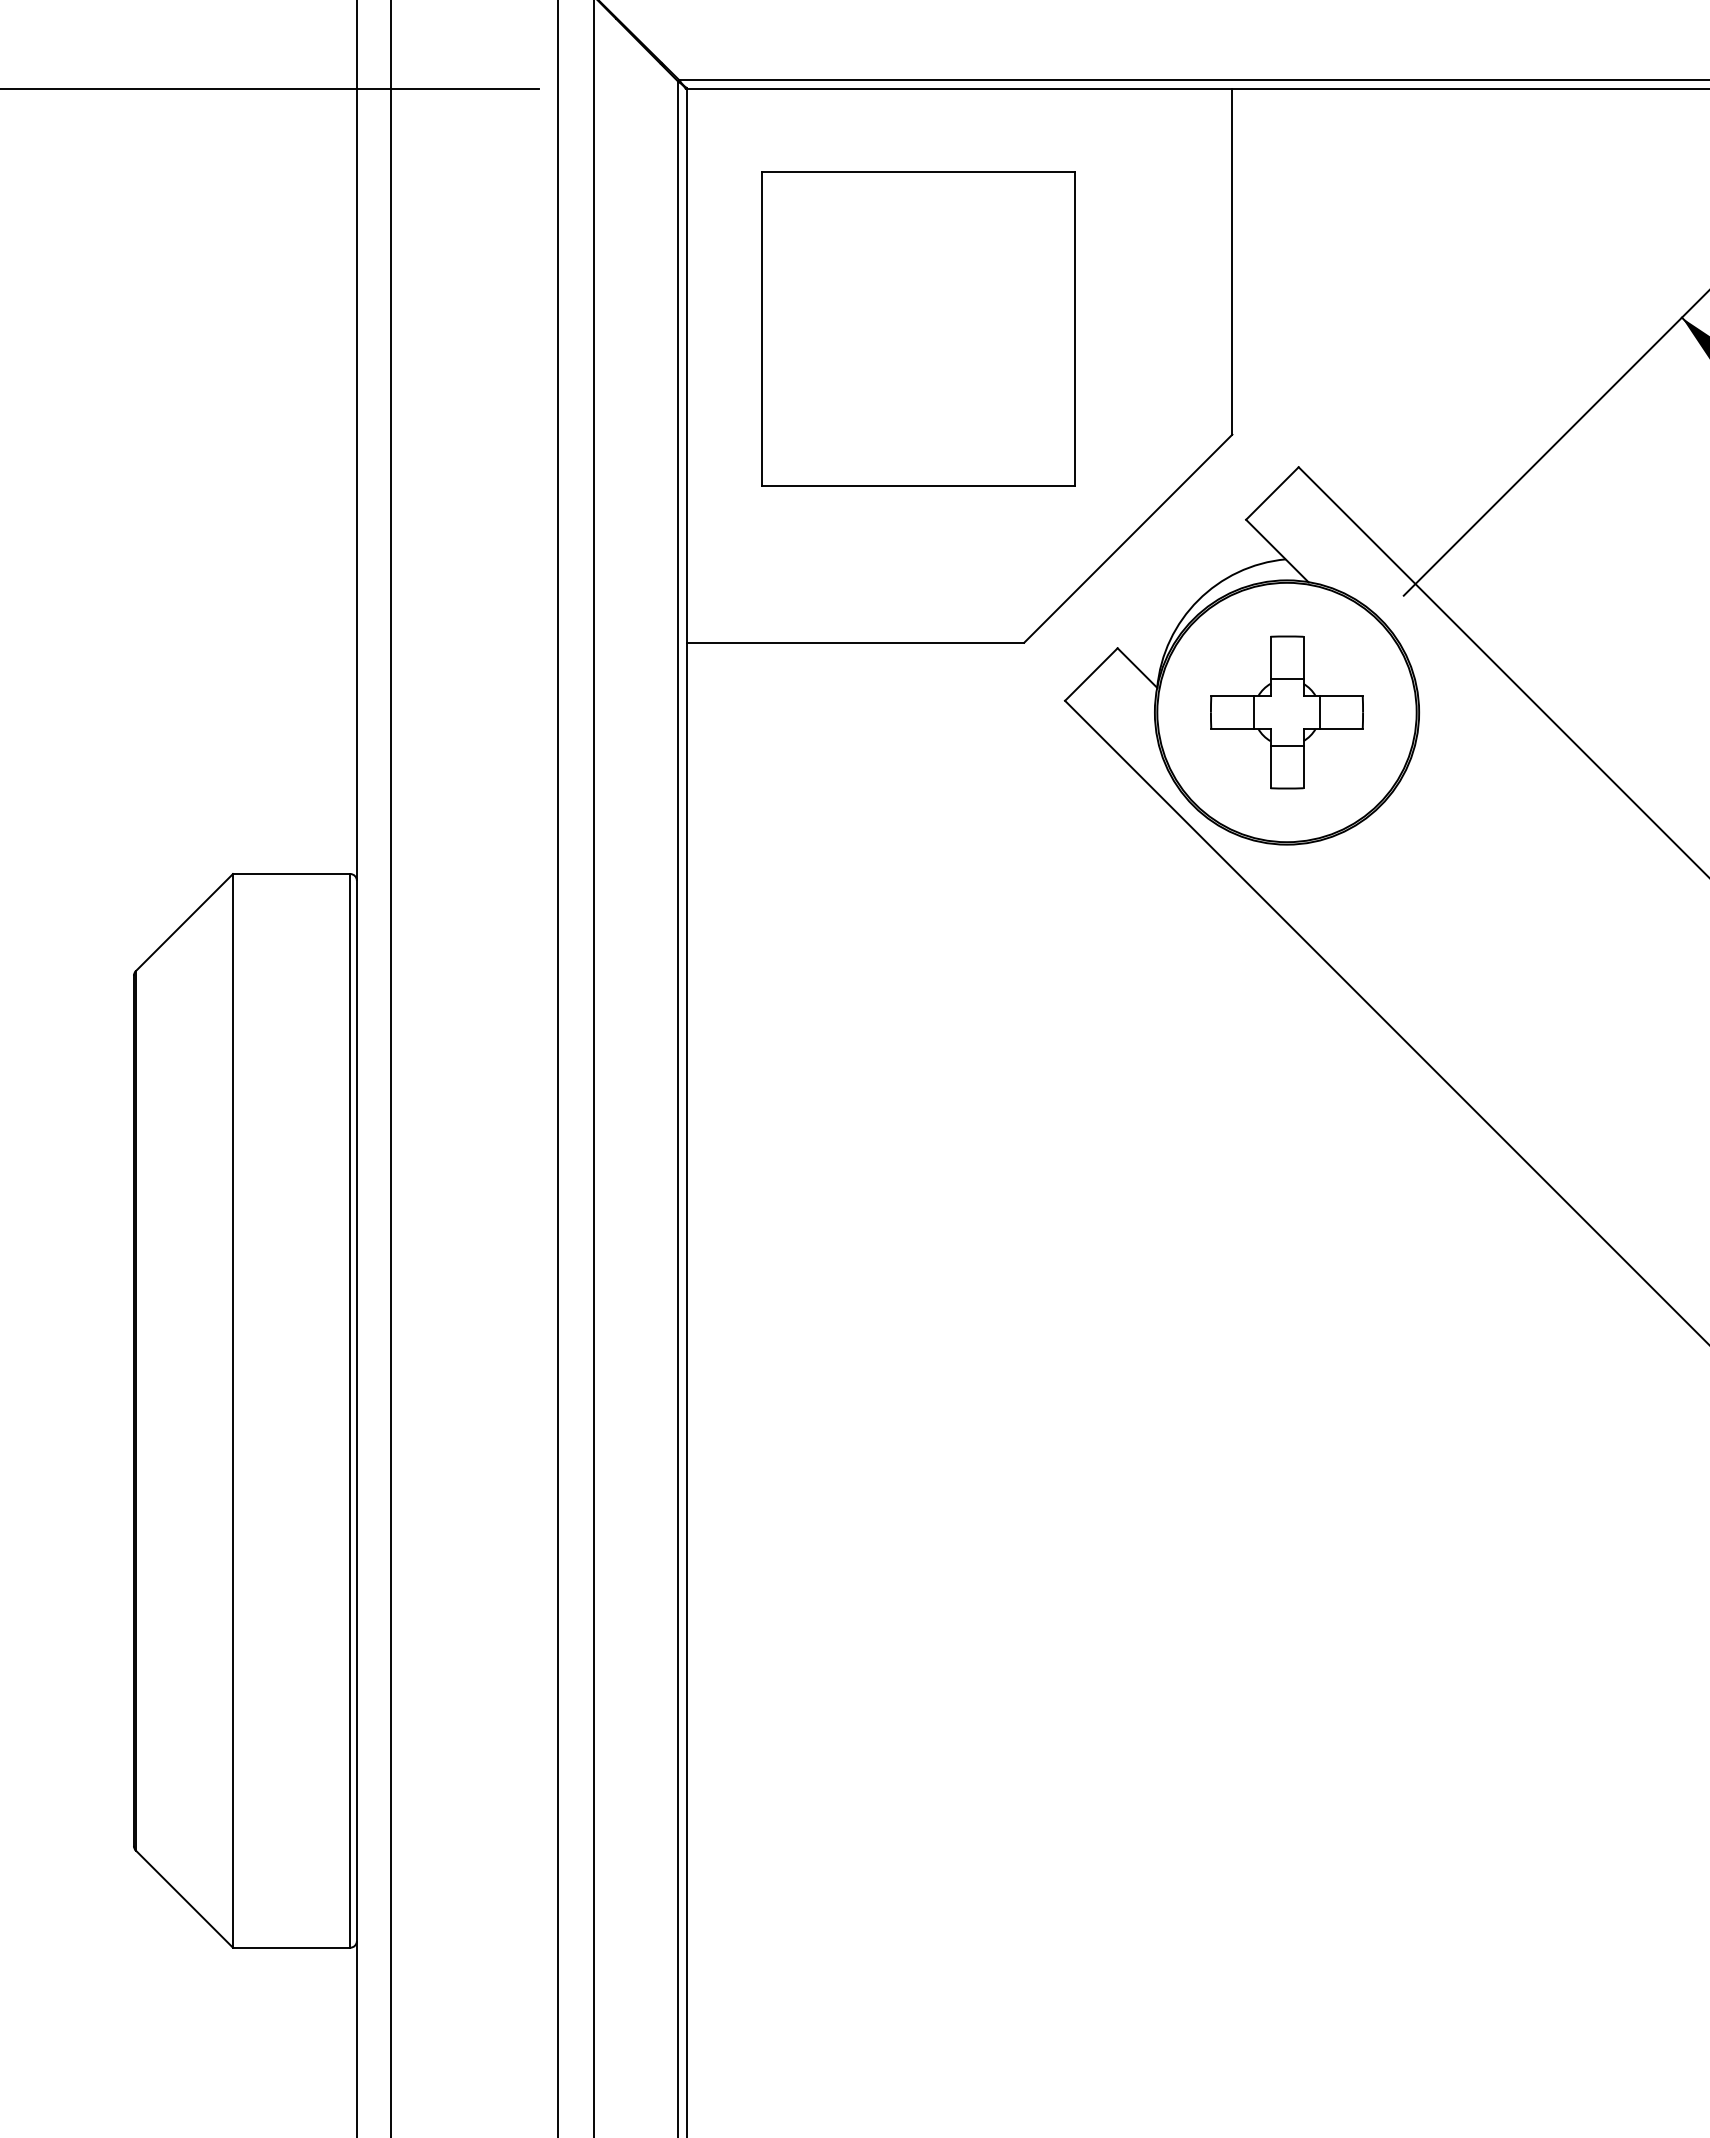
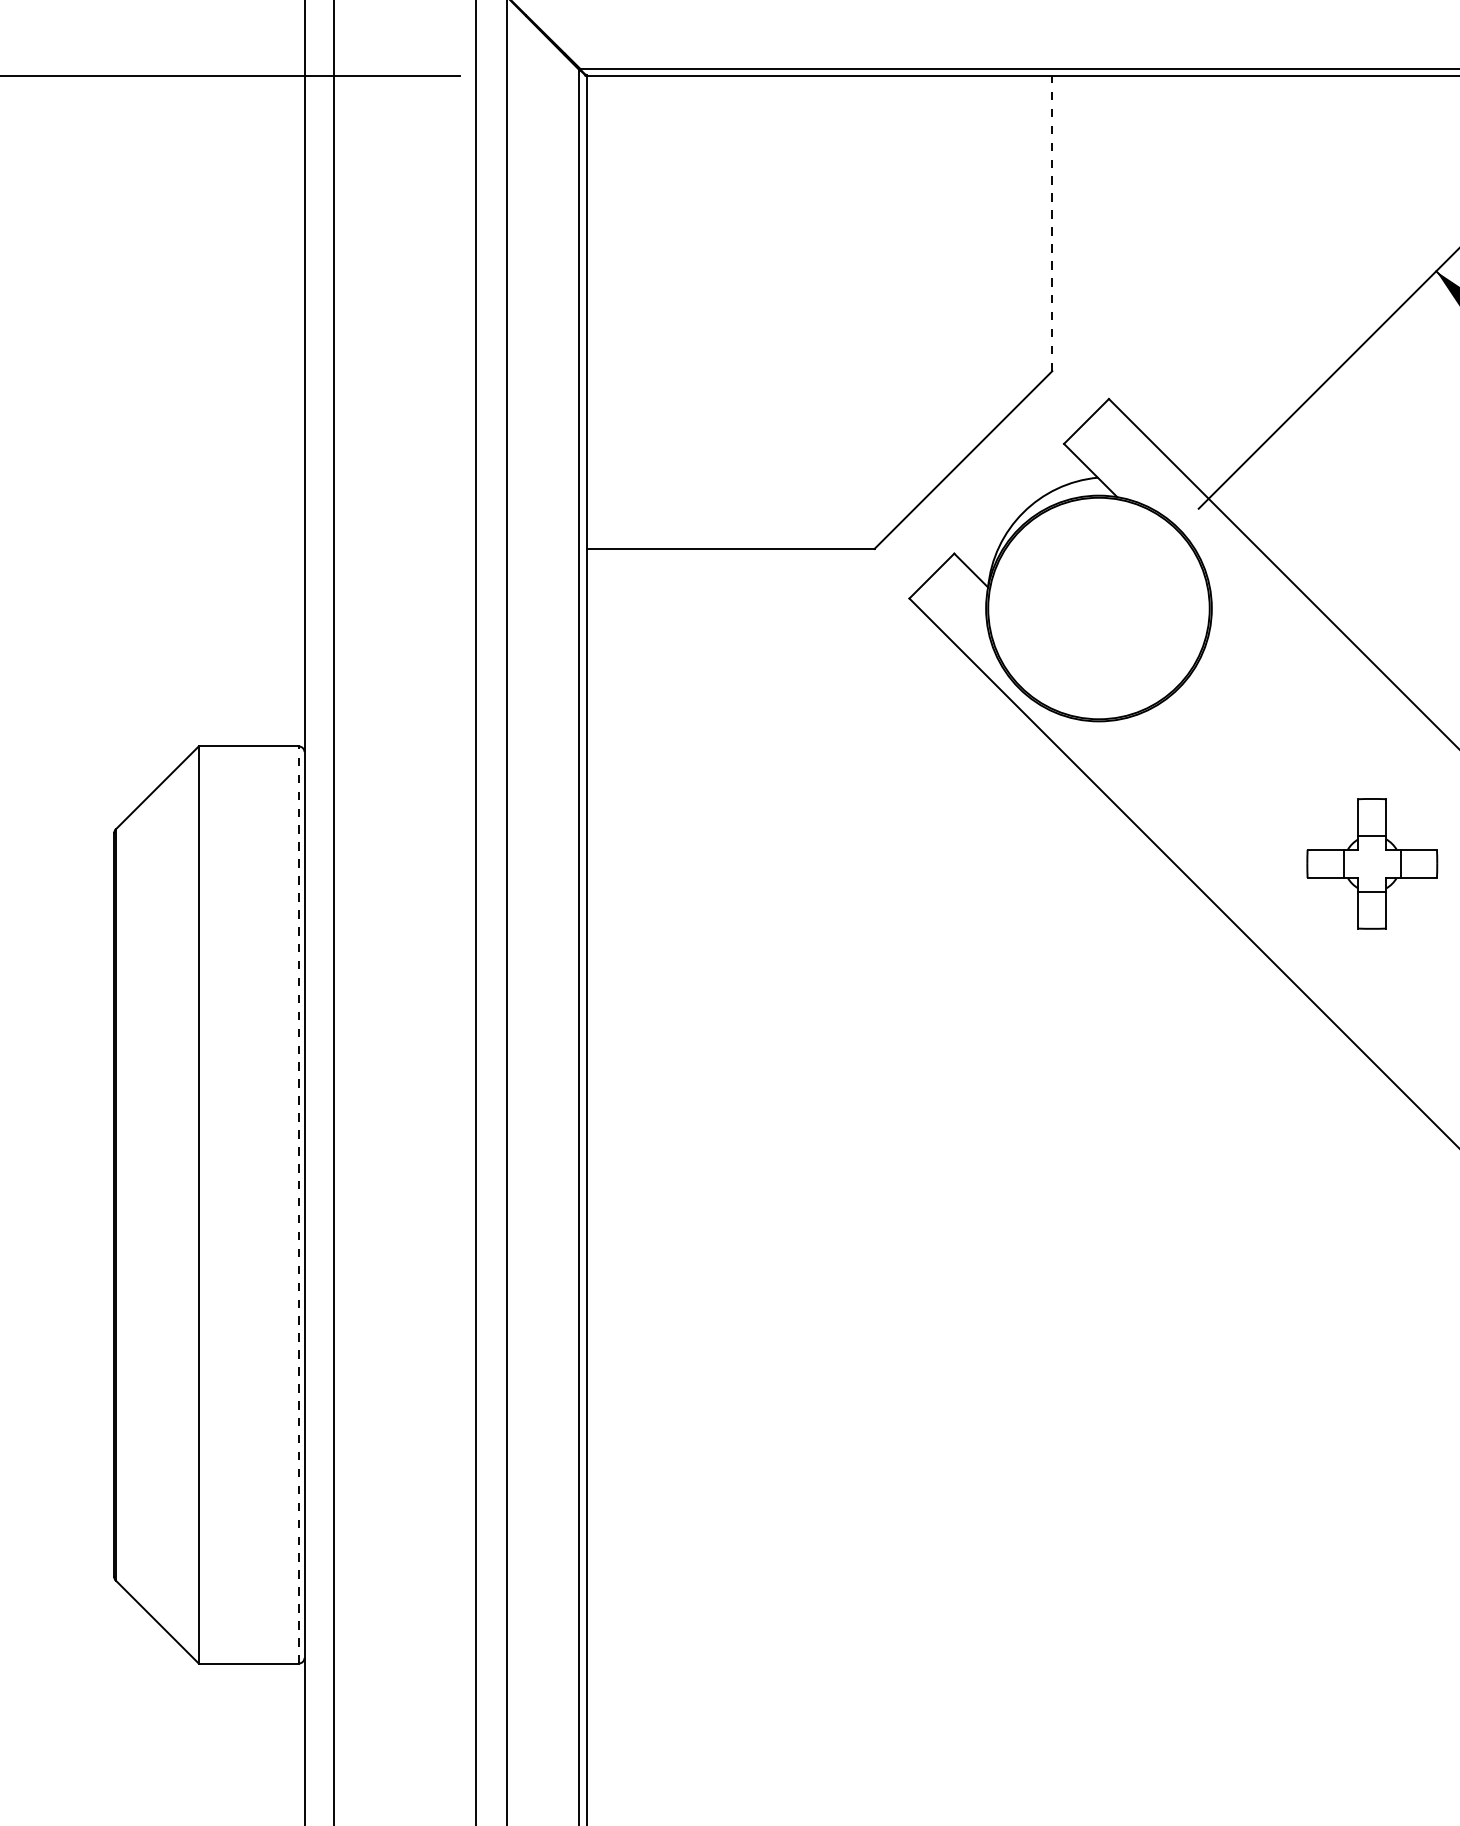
line: (1232, 262) -> (1052, 224), solid -> dashed
part: (918, 328) -> (784, 280), removed
part: (1286, 712) -> (1371, 863), moved
line: (350, 1410) -> (299, 1204), solid -> dashed

